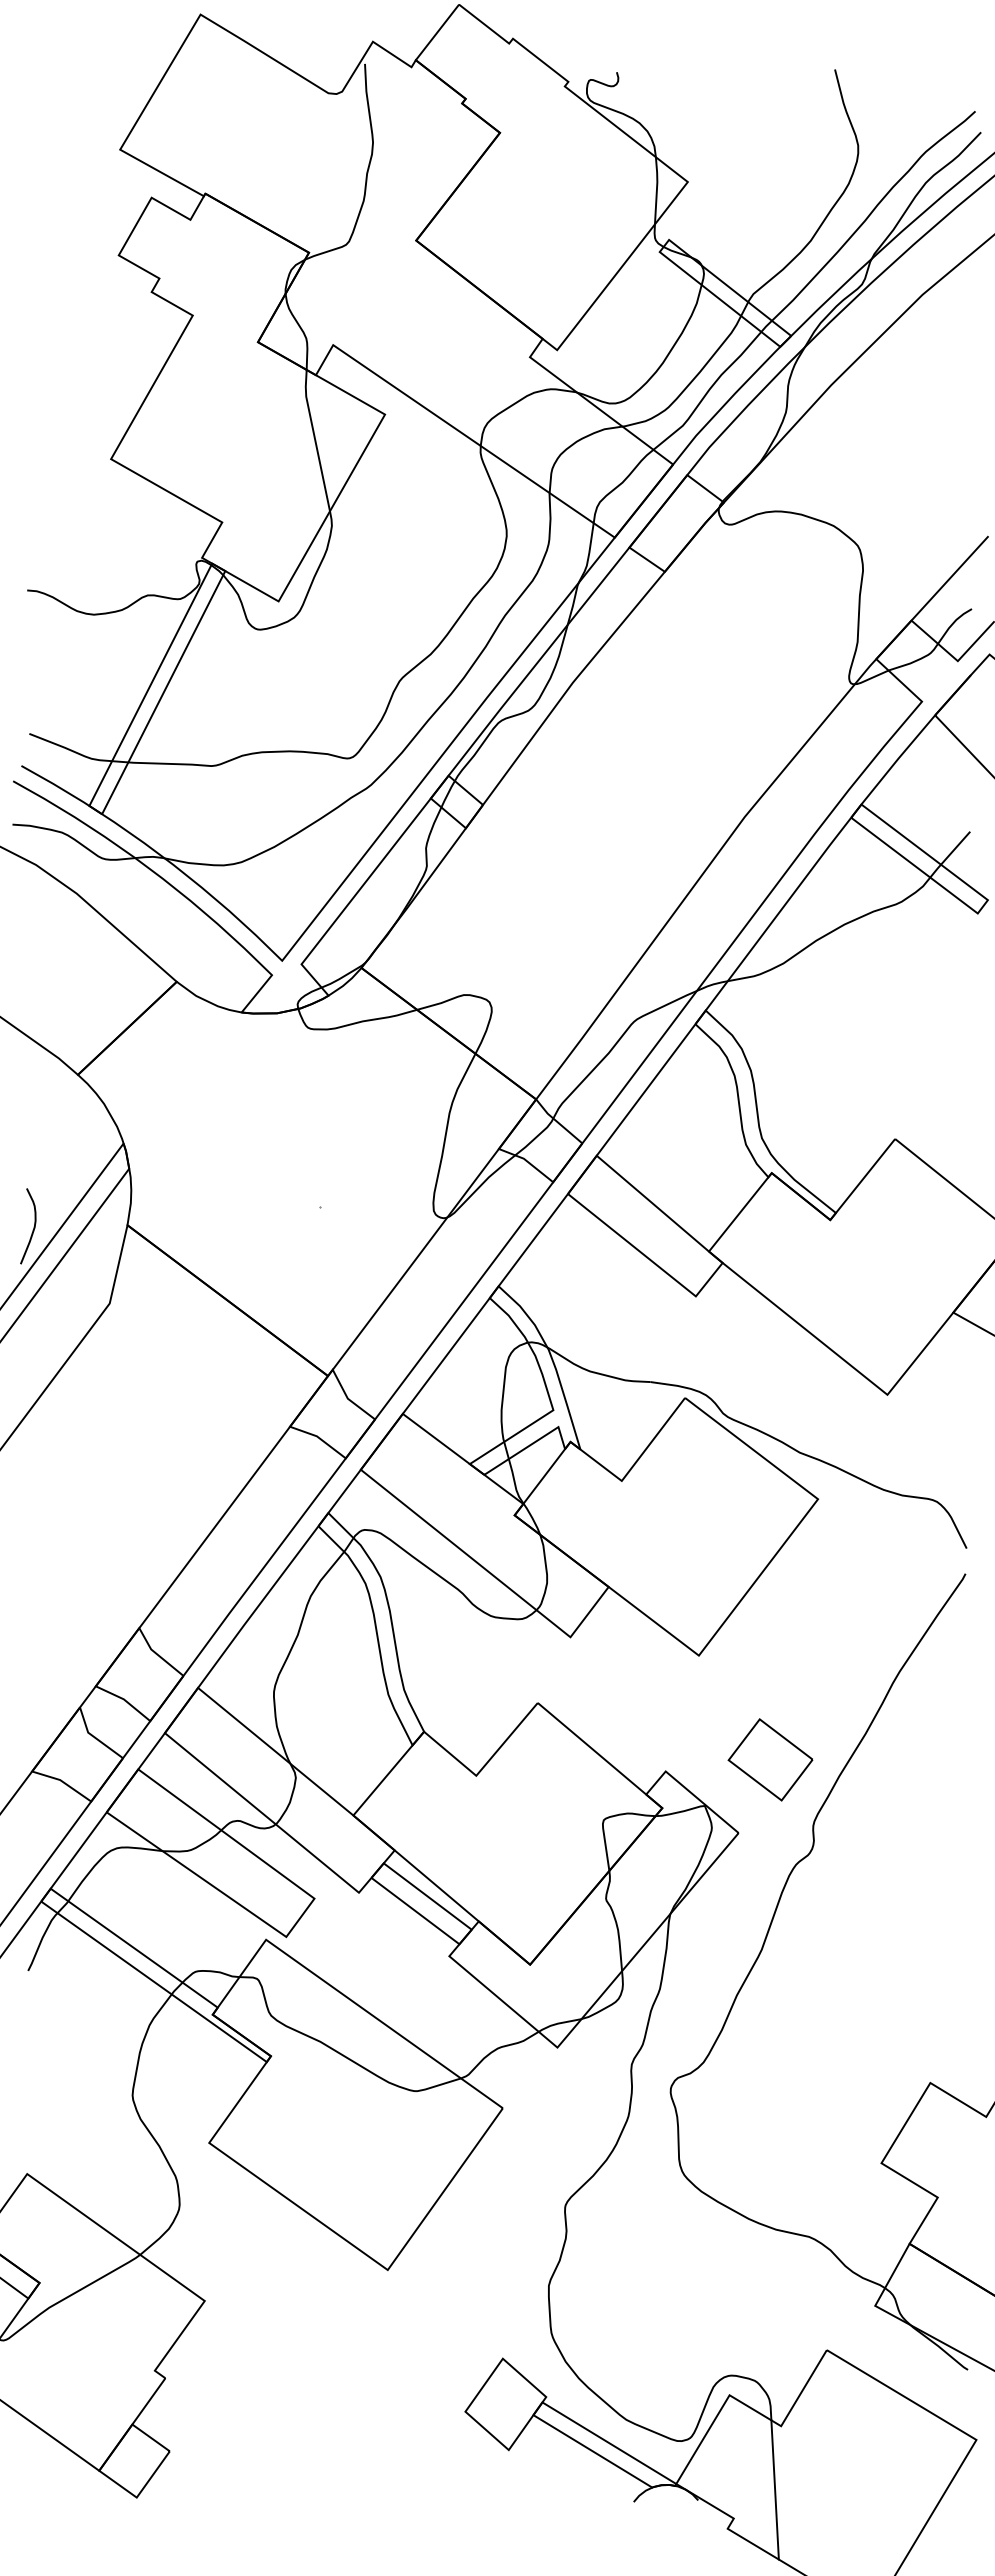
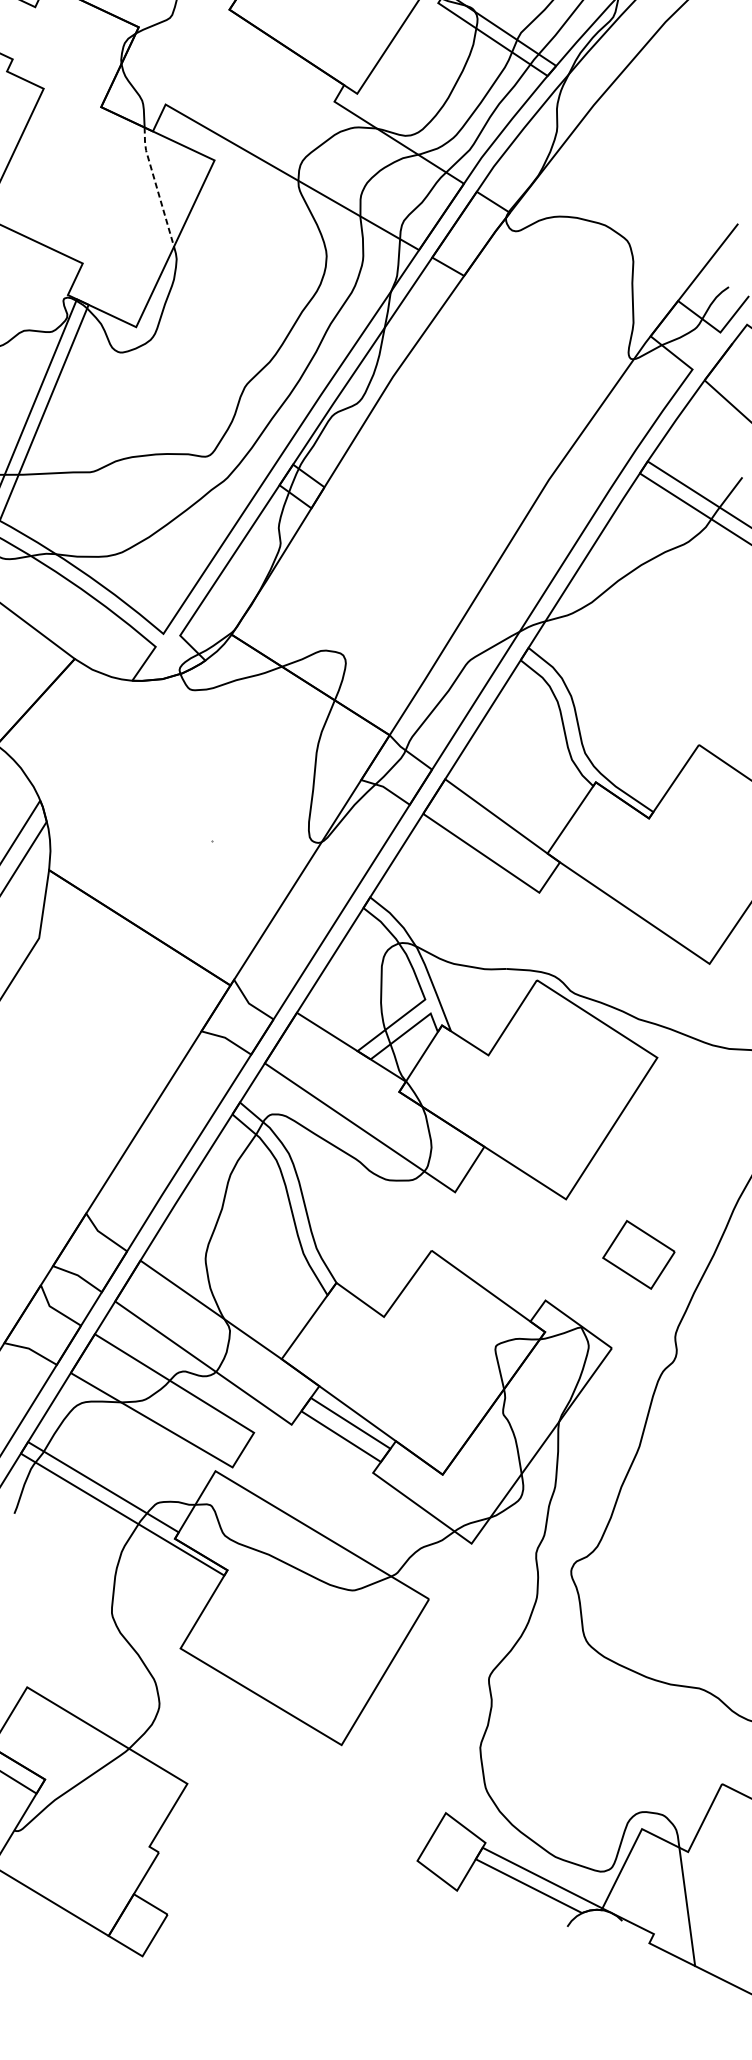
line: (315, 439) -> (156, 186), solid -> dashed
part: (770, 1759) -> (638, 1254), moved

